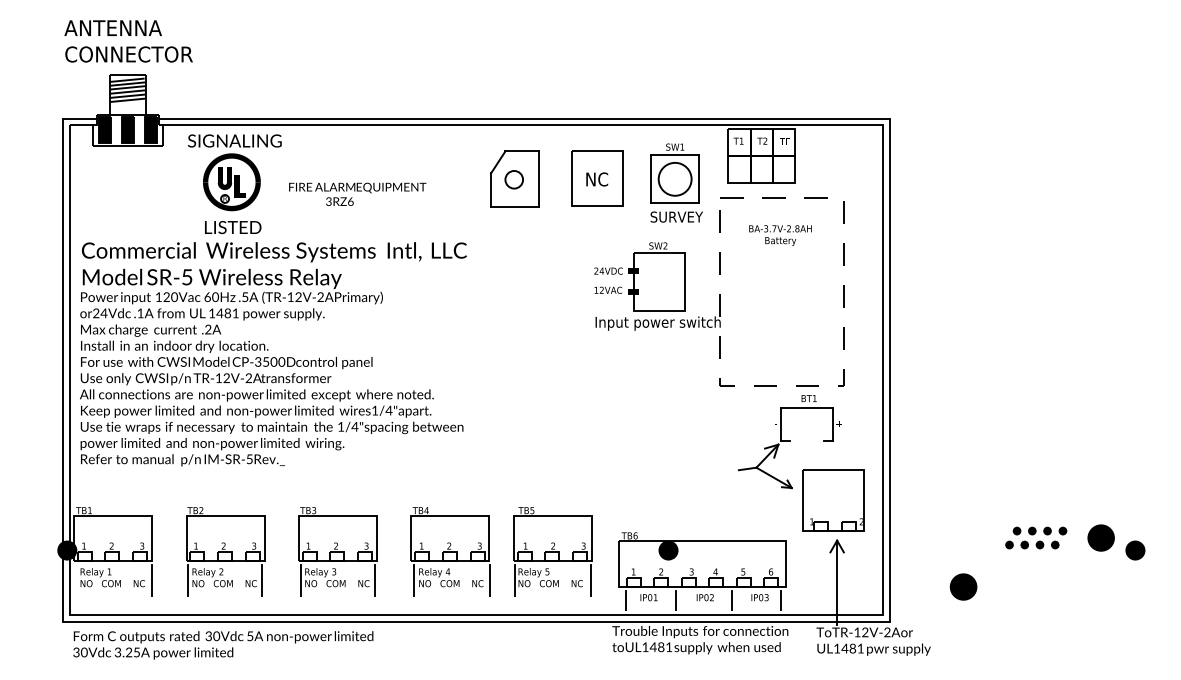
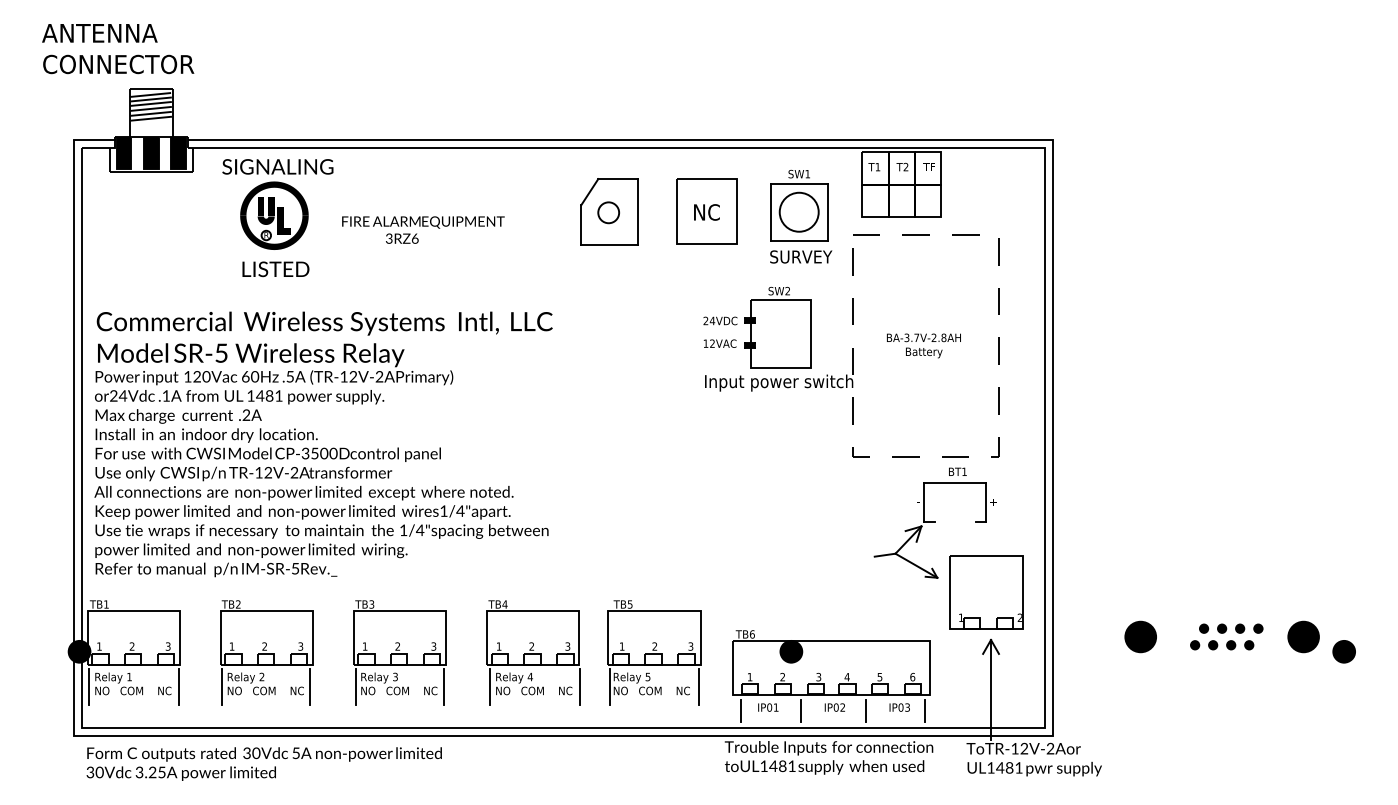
text: (128, 41) -> (118, 49), moved
text: (780, 235) -> (923, 345), moved
text: (273, 354) -> (323, 444), moved
line: (74, 579) -> (88, 686), added
part: (963, 586) -> (1140, 636), moved

